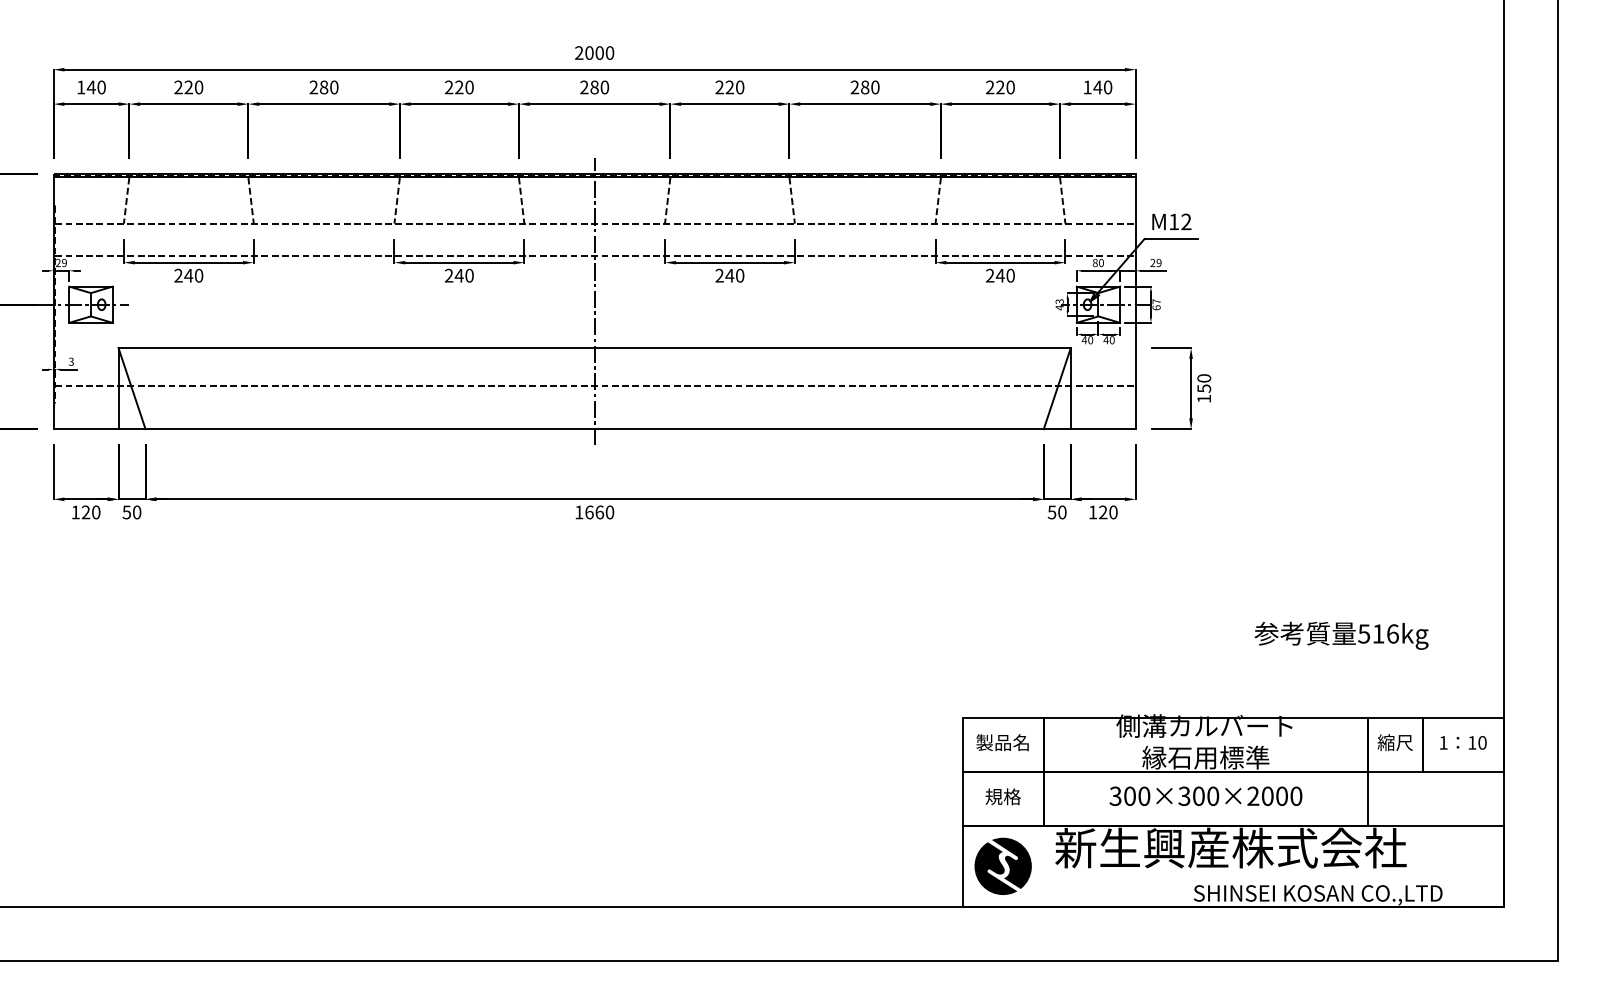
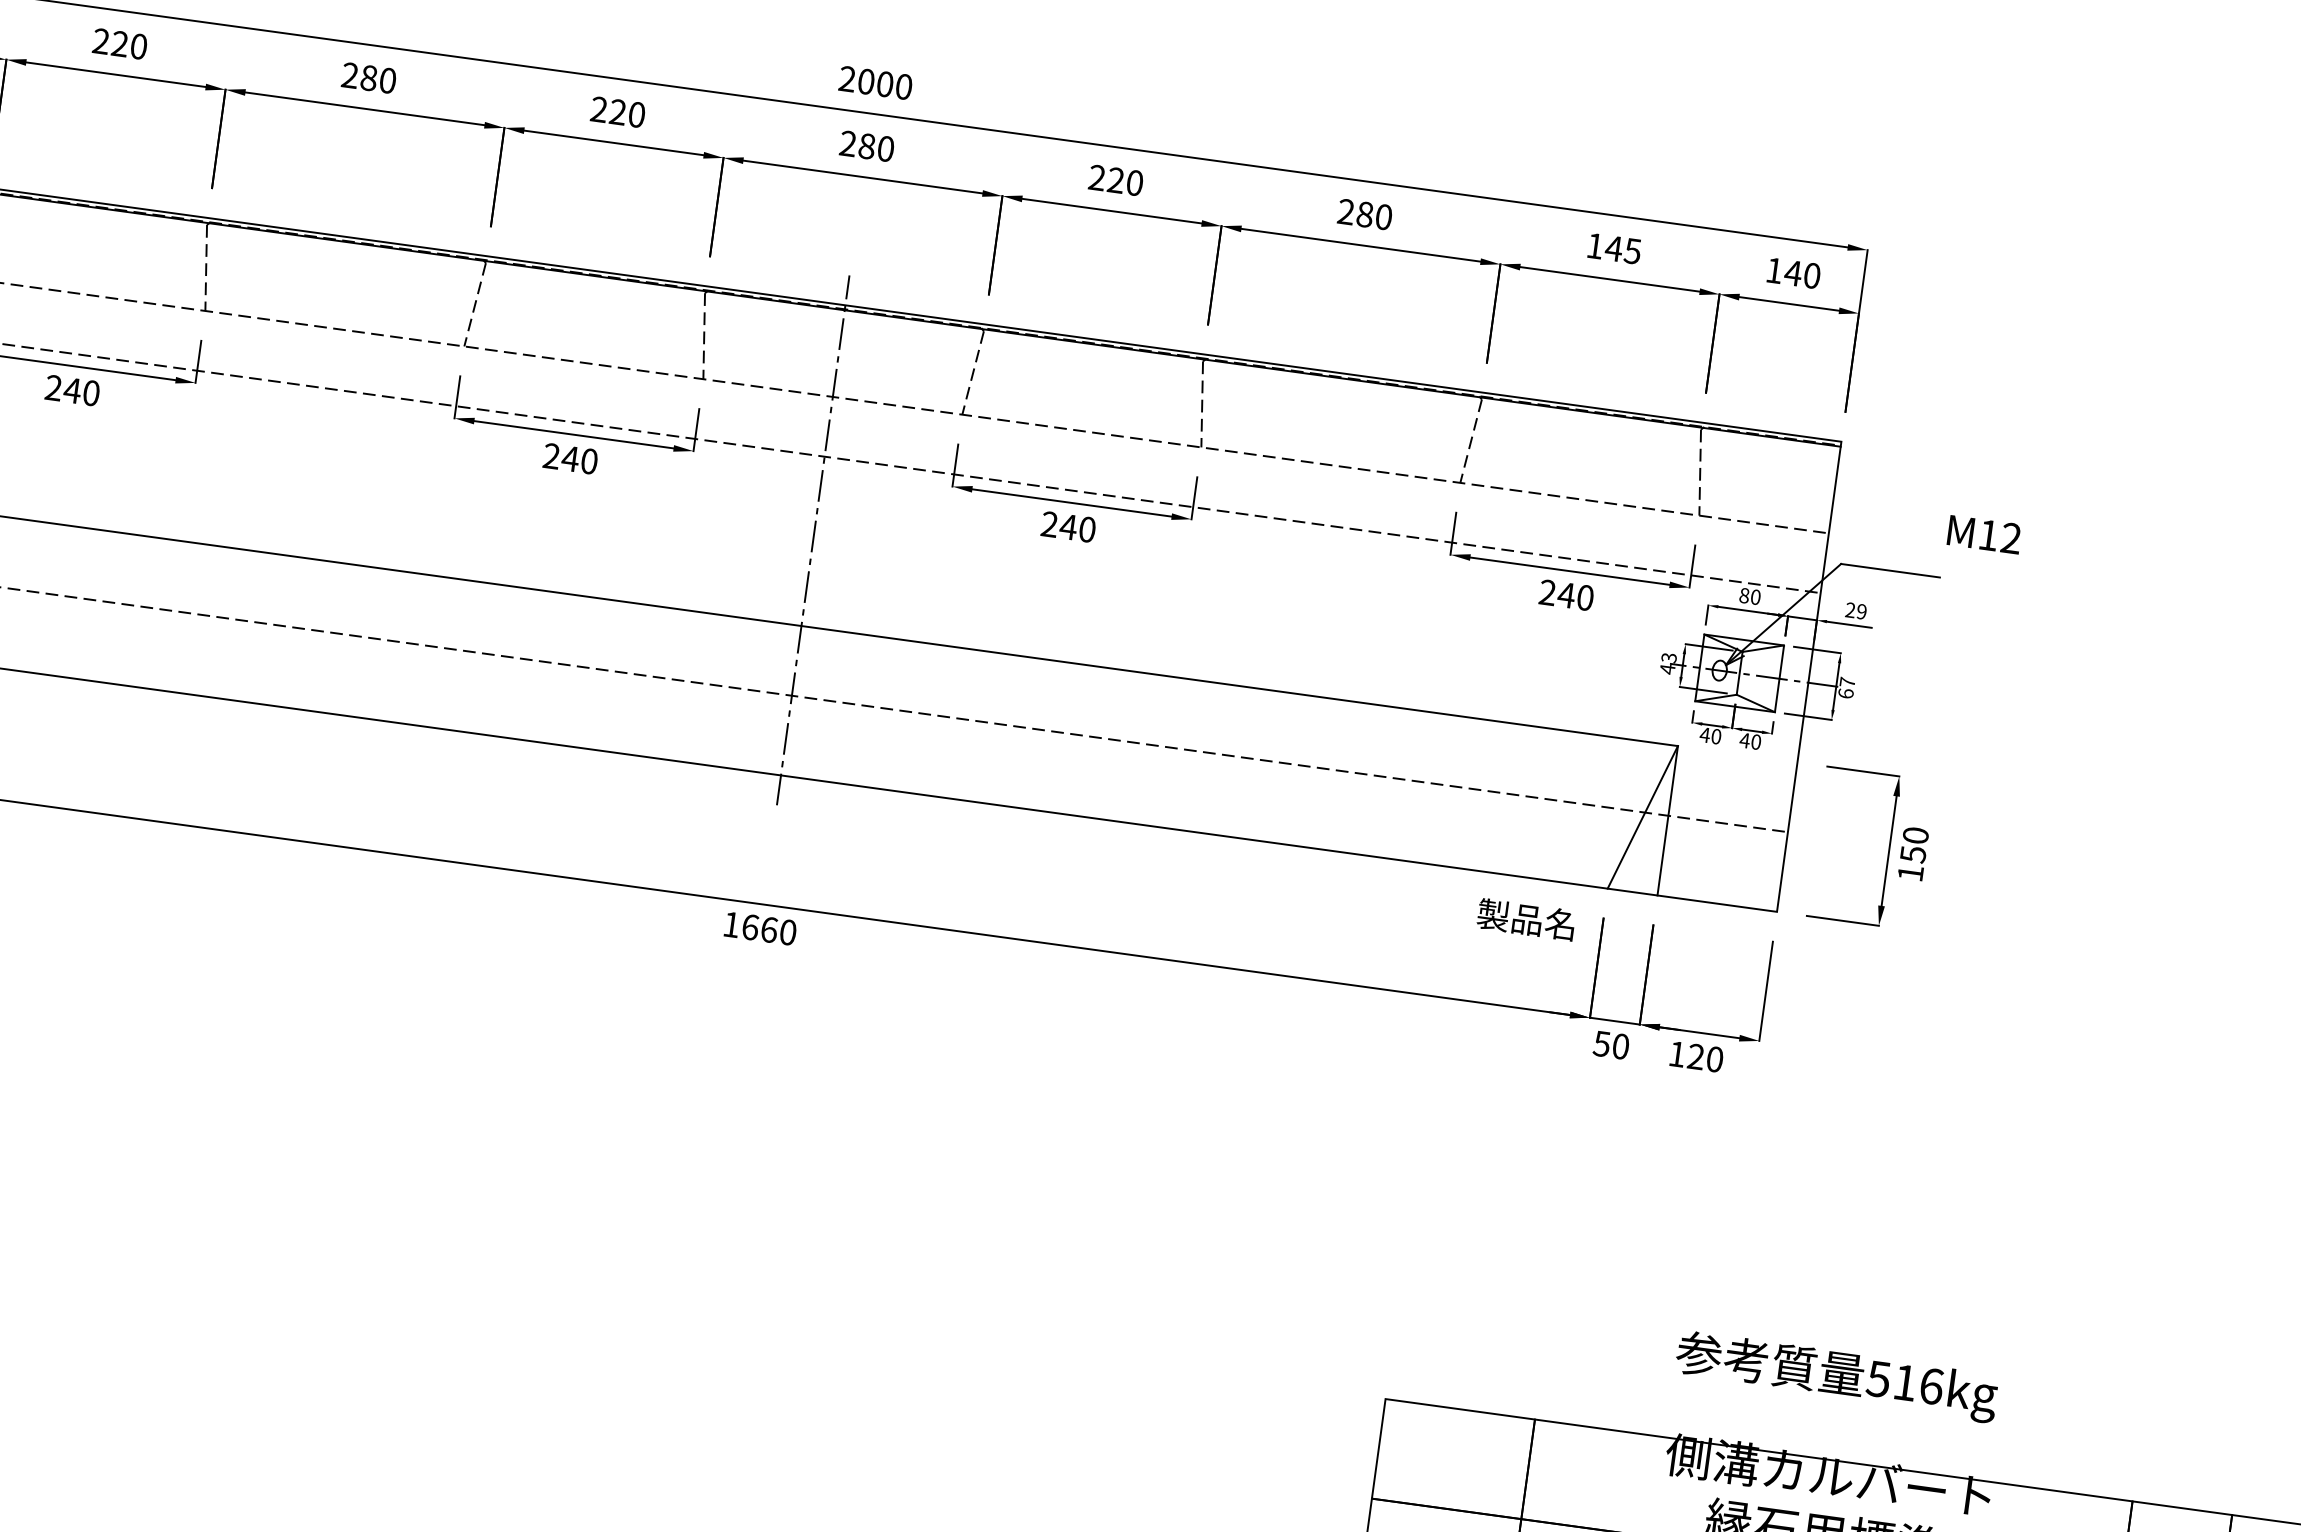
text: (1000, 87) -> (1614, 248), 220 -> 145
text: (1171, 221) -> (1983, 533), moved
text: (1341, 635) -> (1836, 1376), moved
text: (1002, 742) -> (1526, 919), moved

